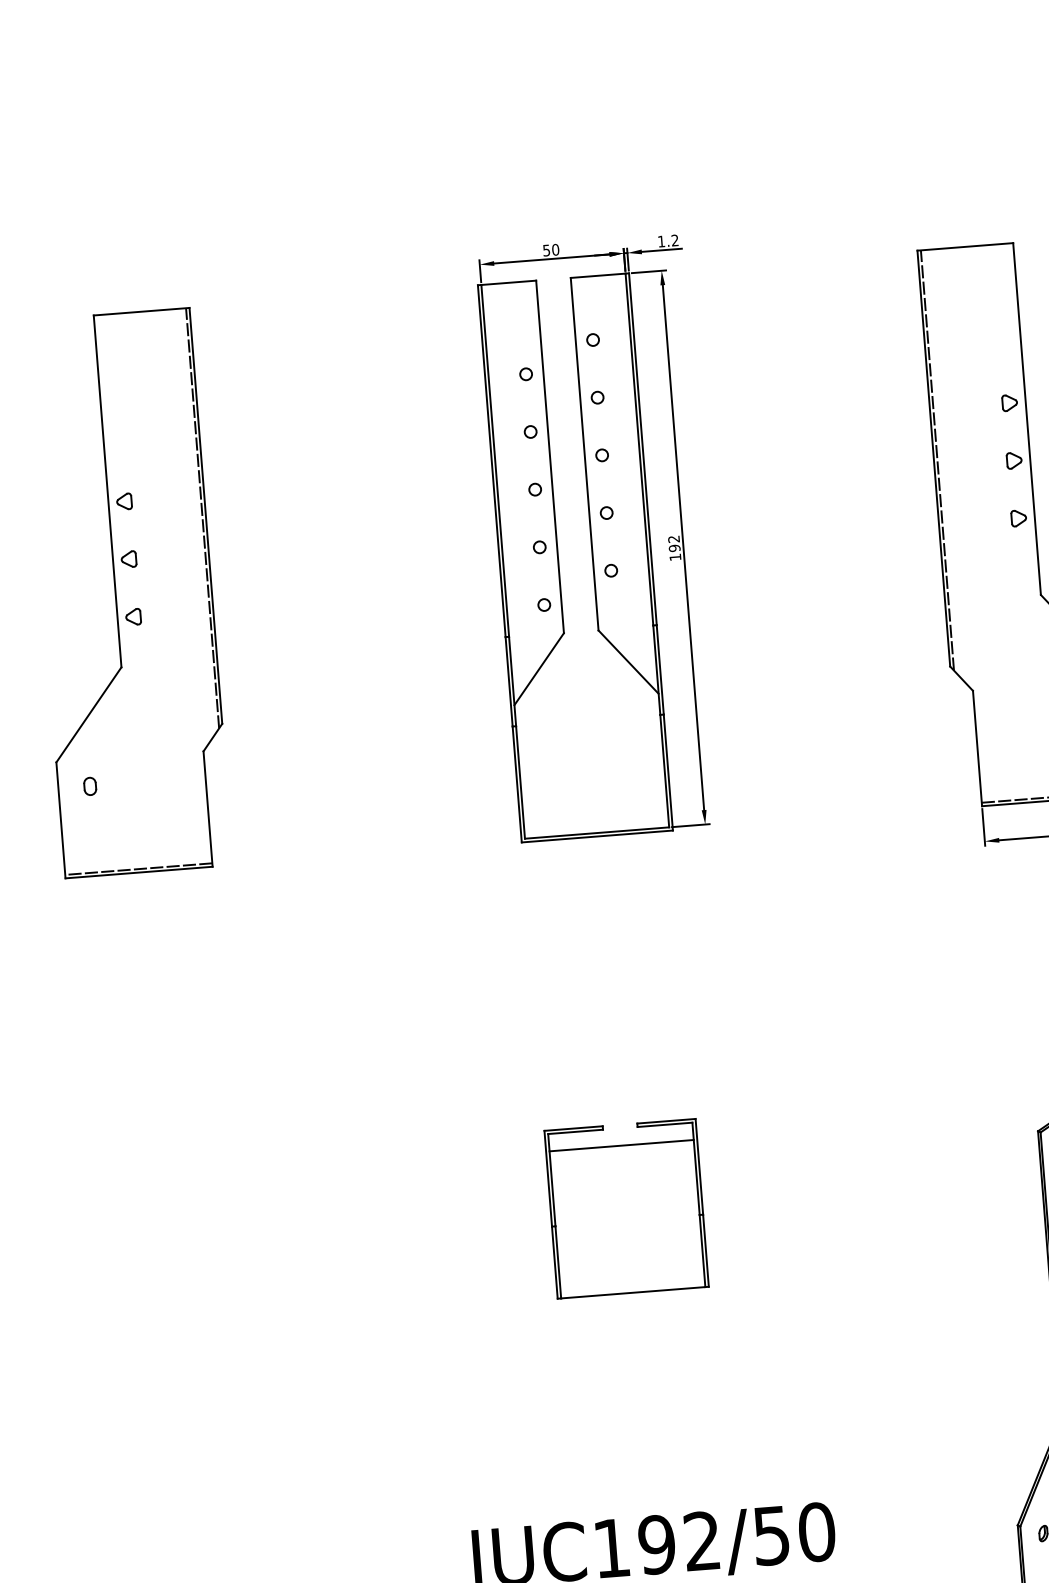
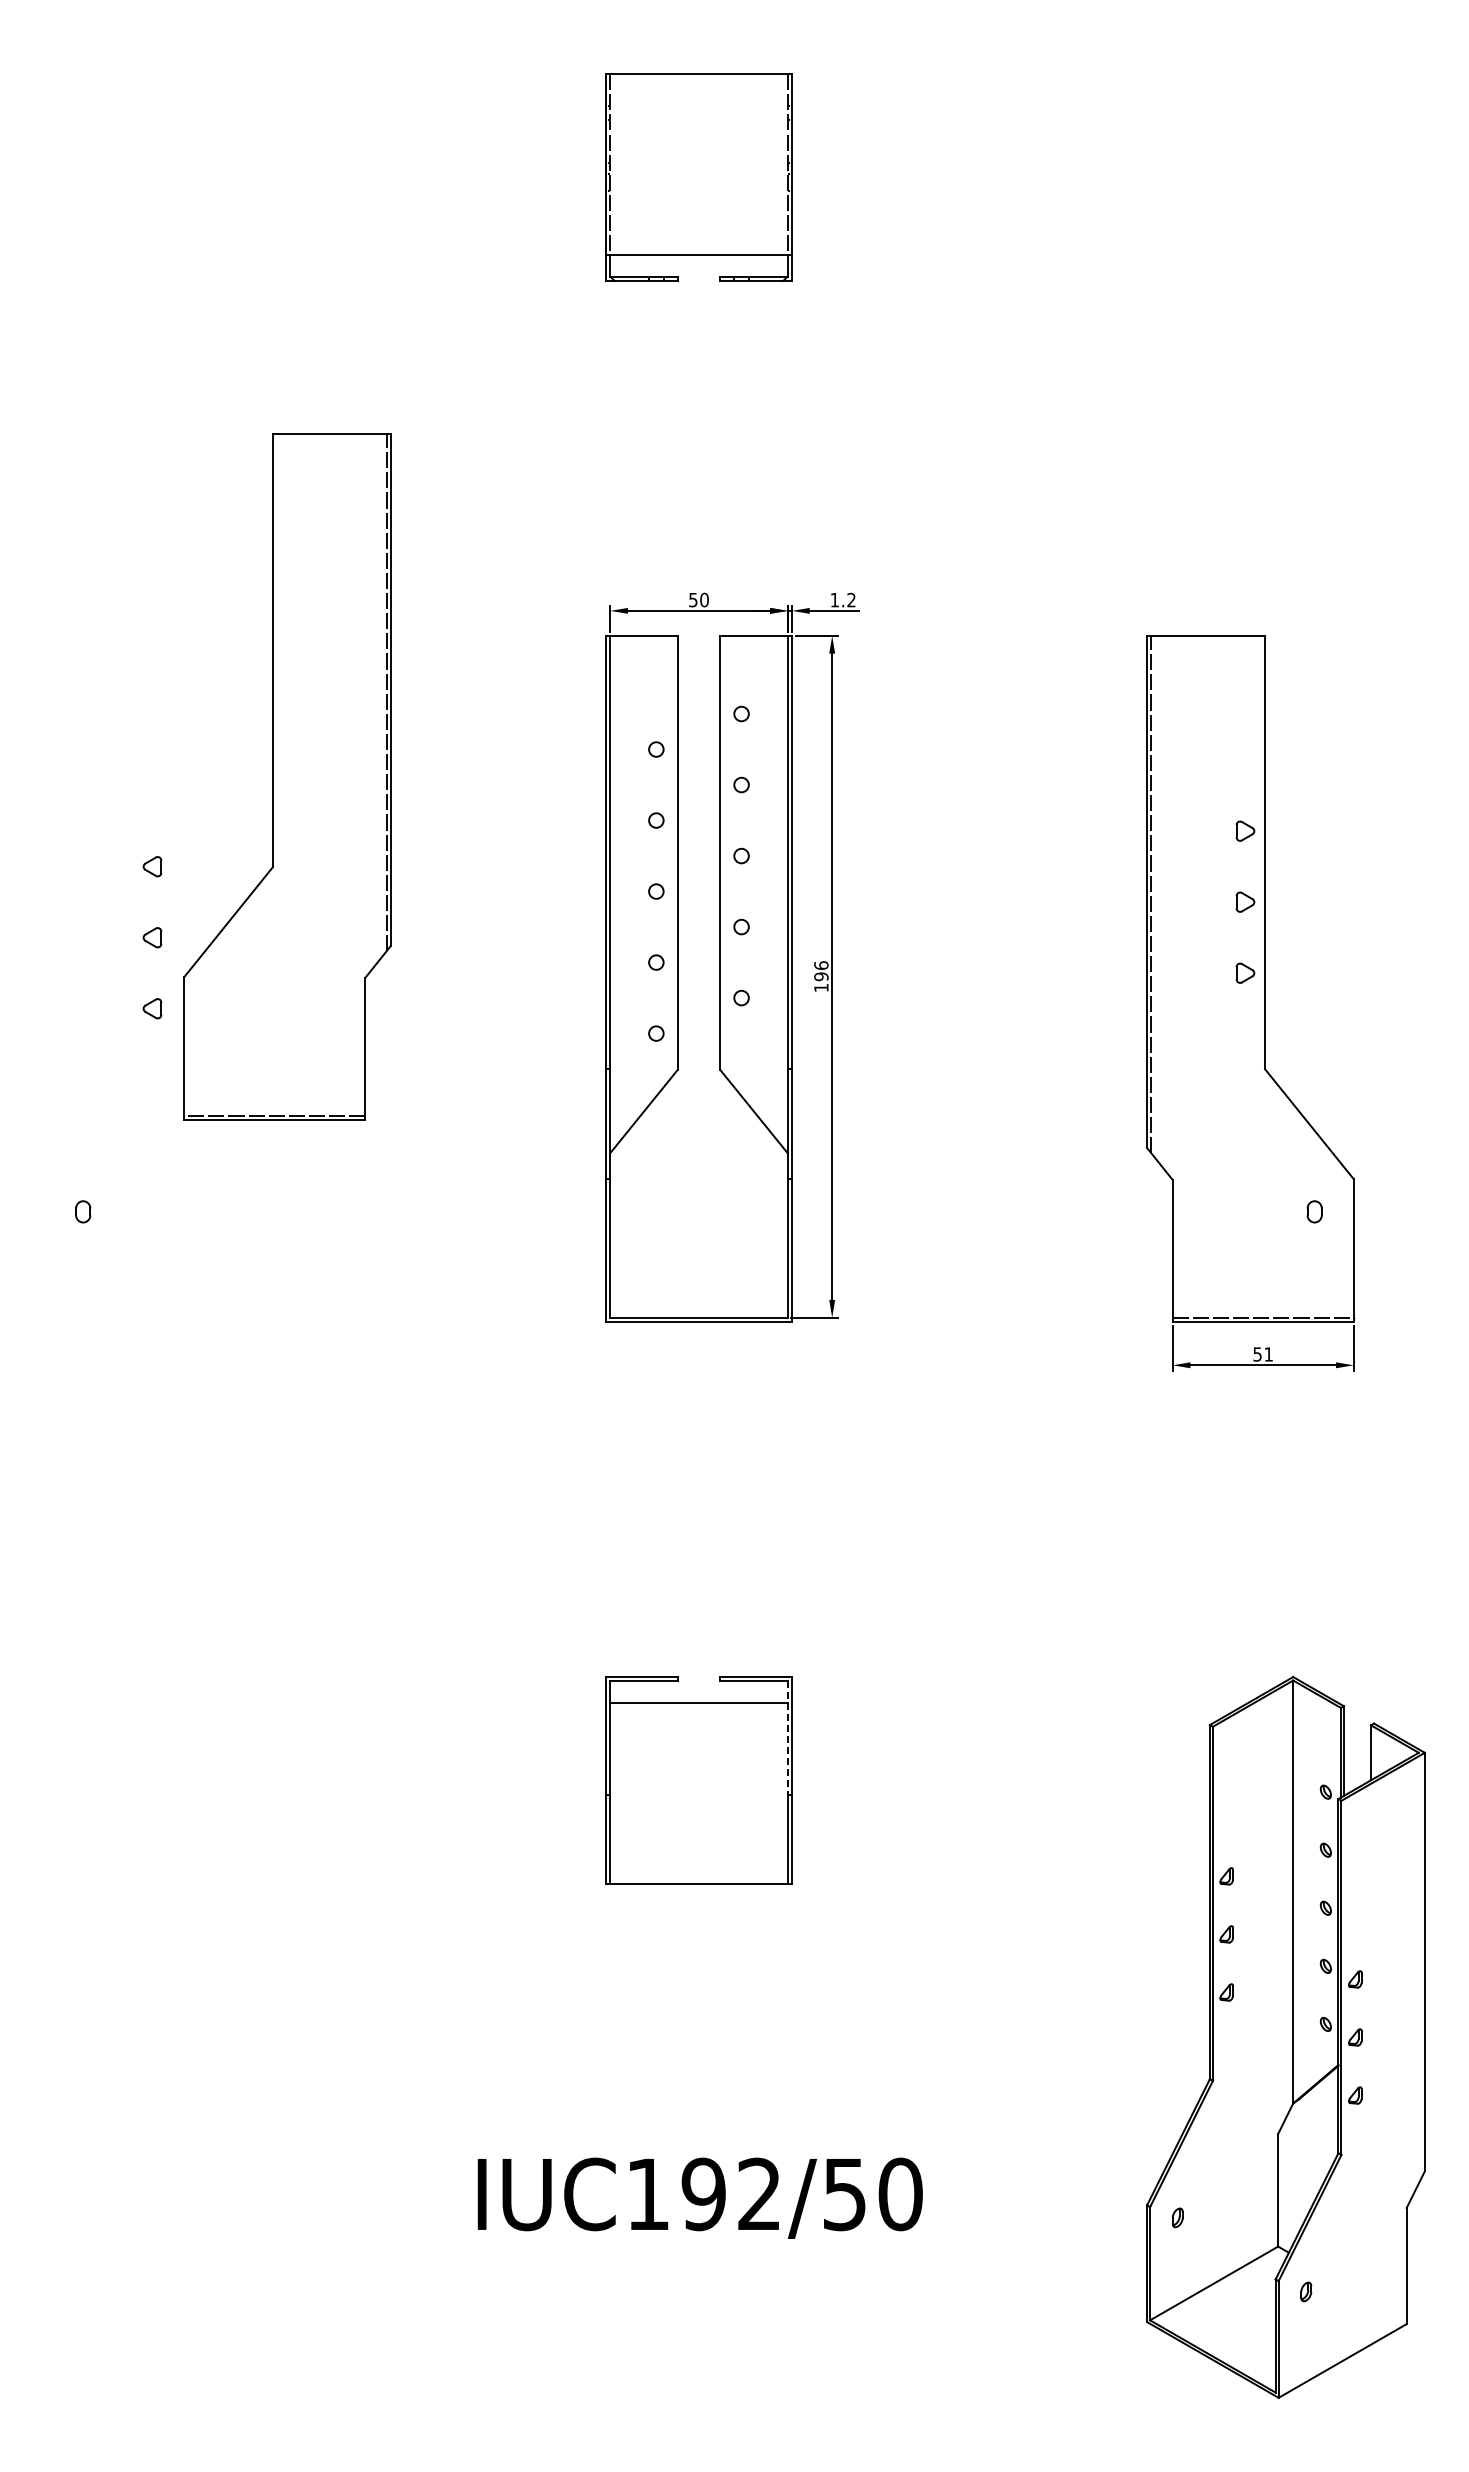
text: (674, 539) -> (821, 965), 192 -> 196
part: (127, 592) -> (287, 776), moved
line: (695, 1169) -> (787, 1738), solid -> dashed

